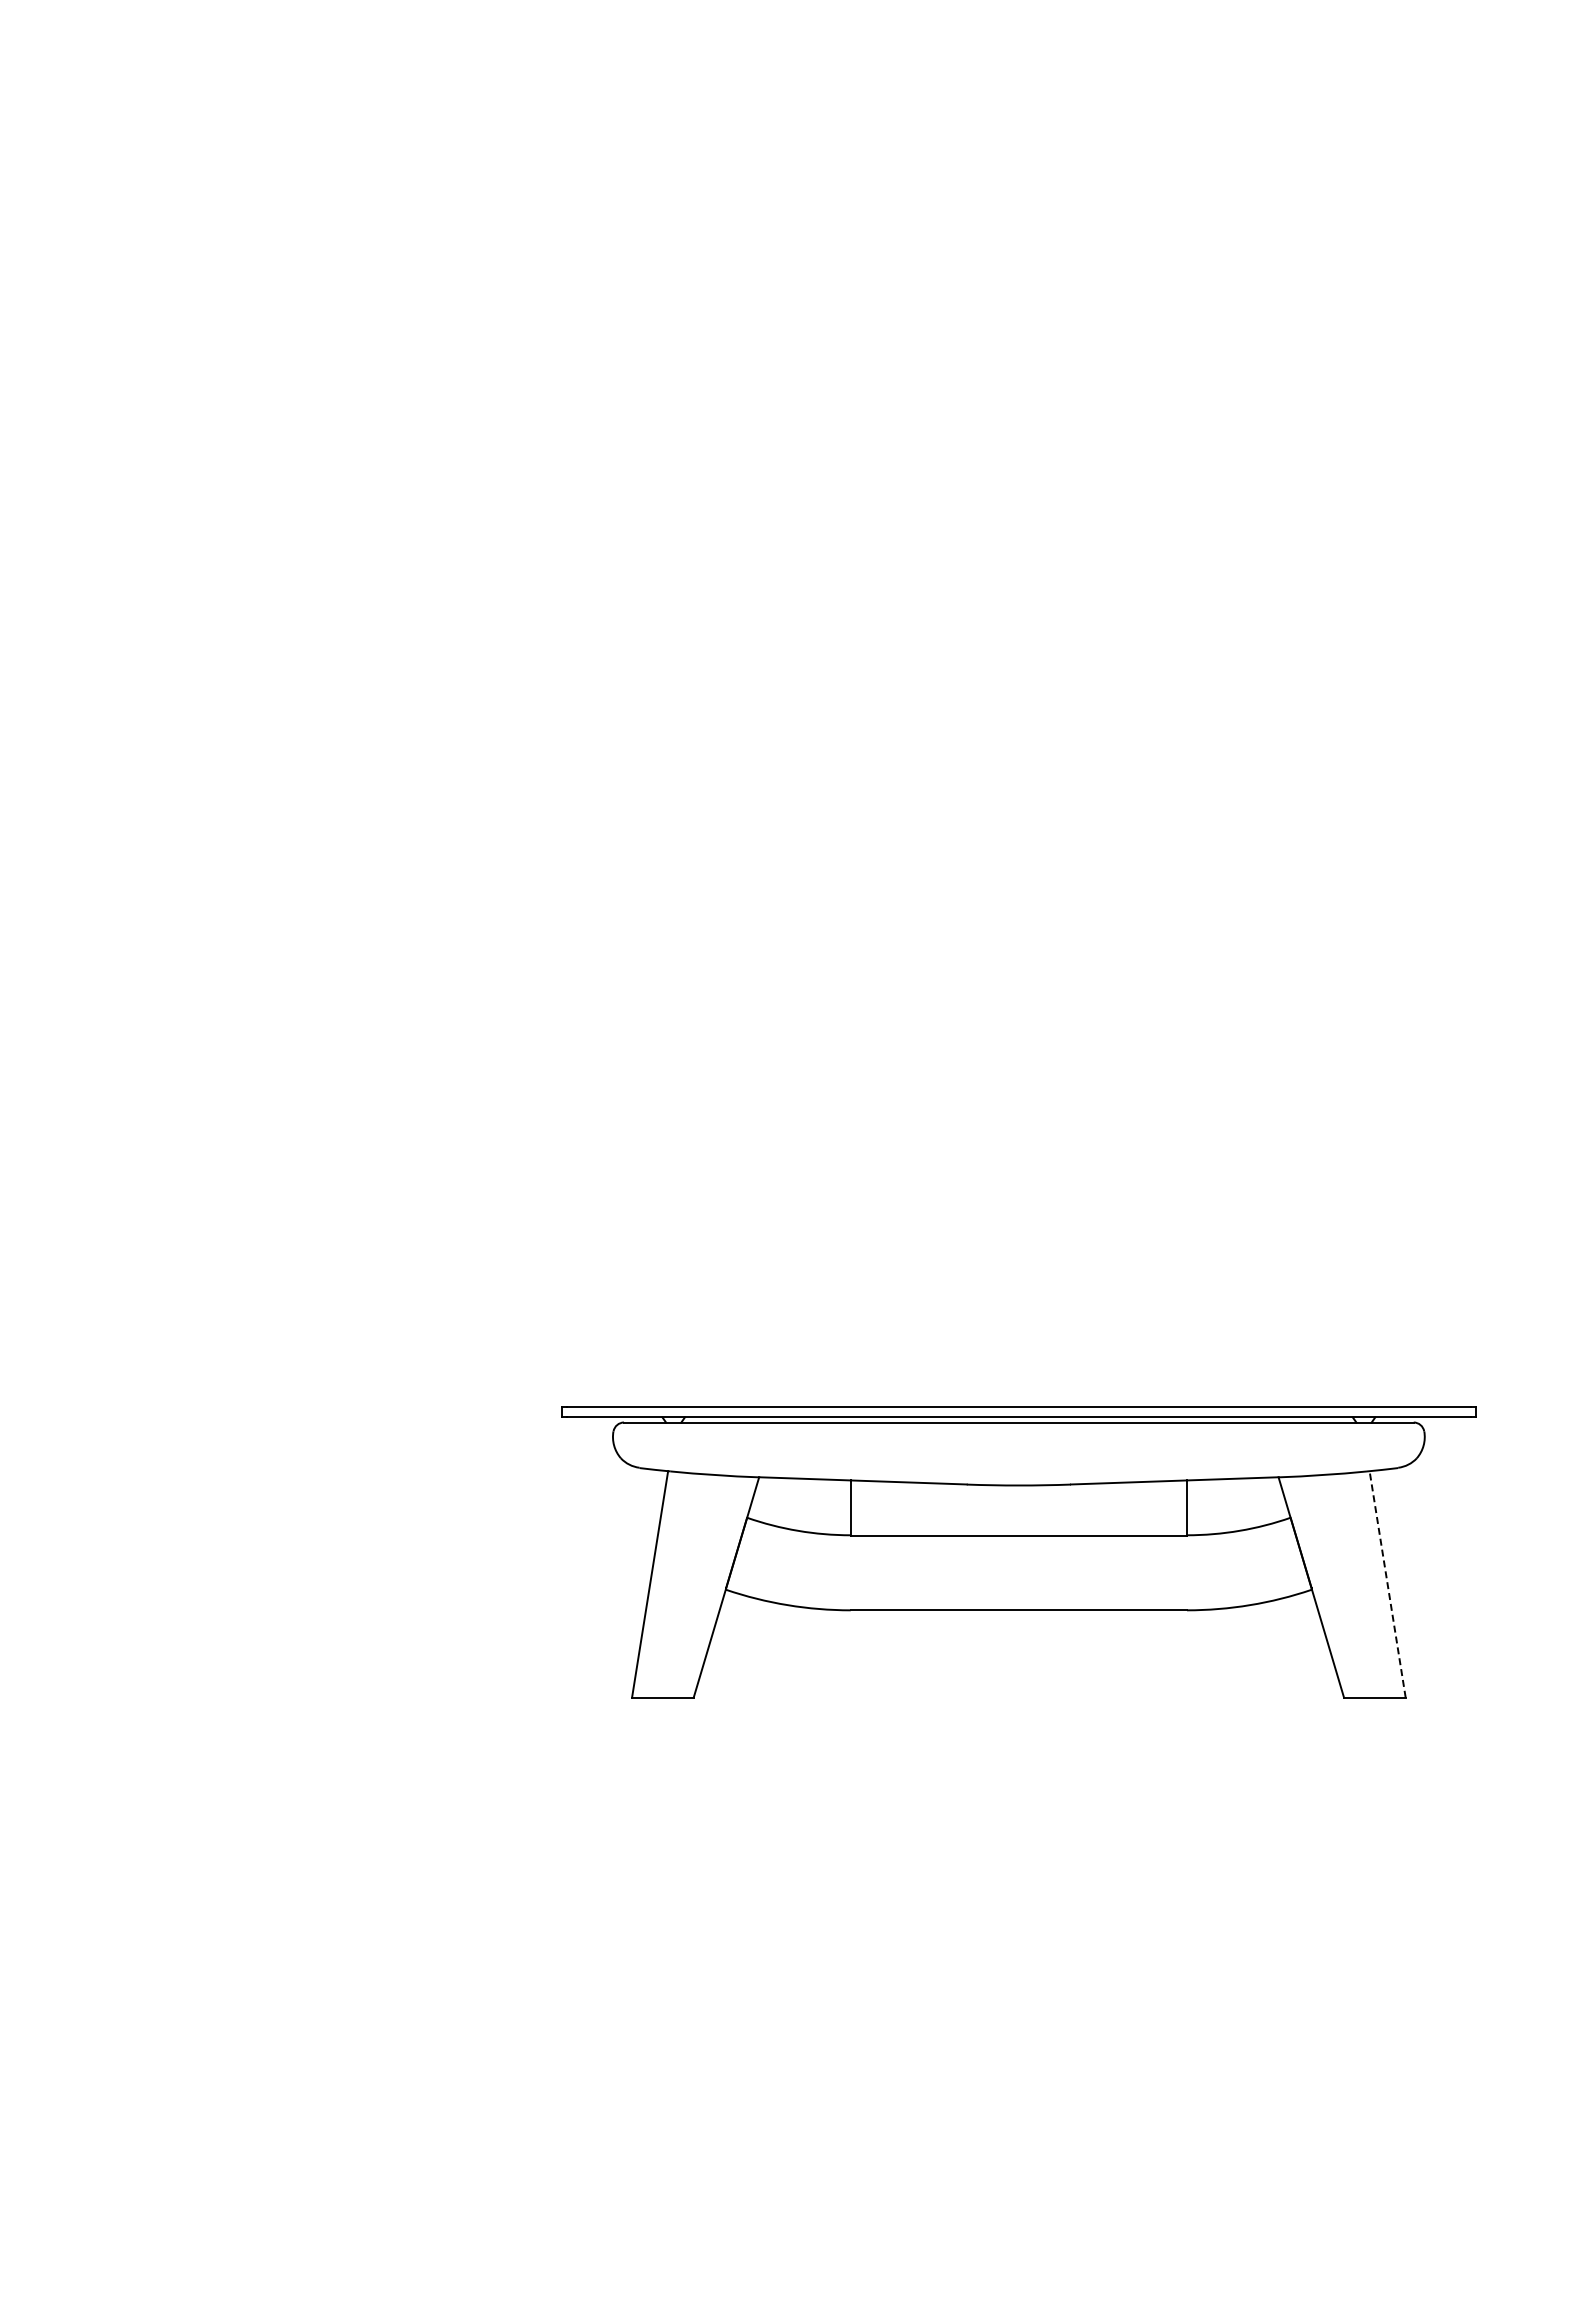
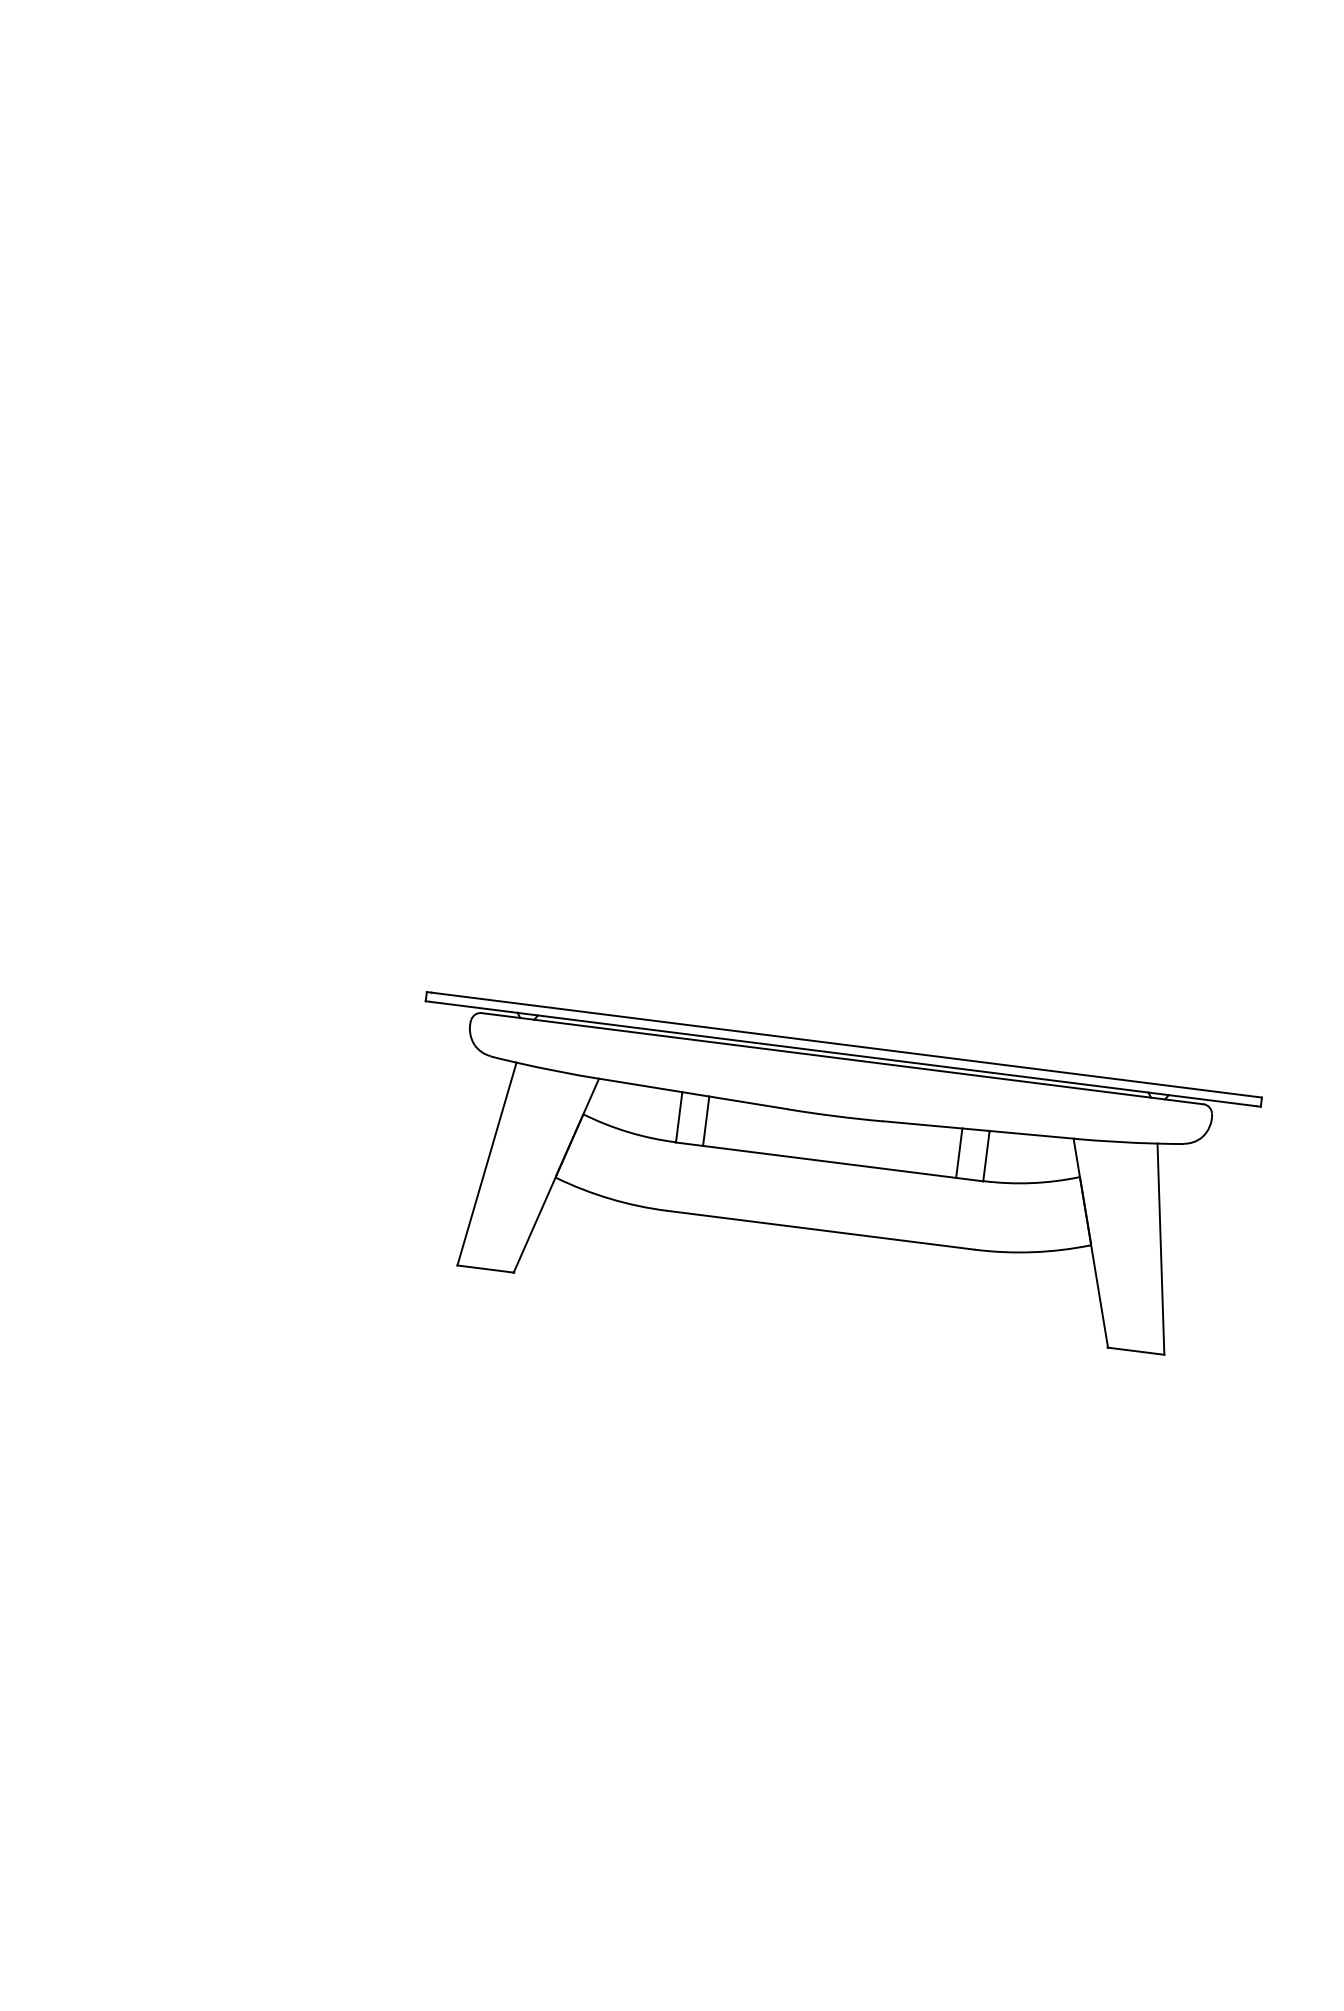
line: (880, 1508) -> (706, 1121), added
line: (1157, 1508) -> (959, 1153), added
line: (1387, 1584) -> (1160, 1249), dashed -> solid

